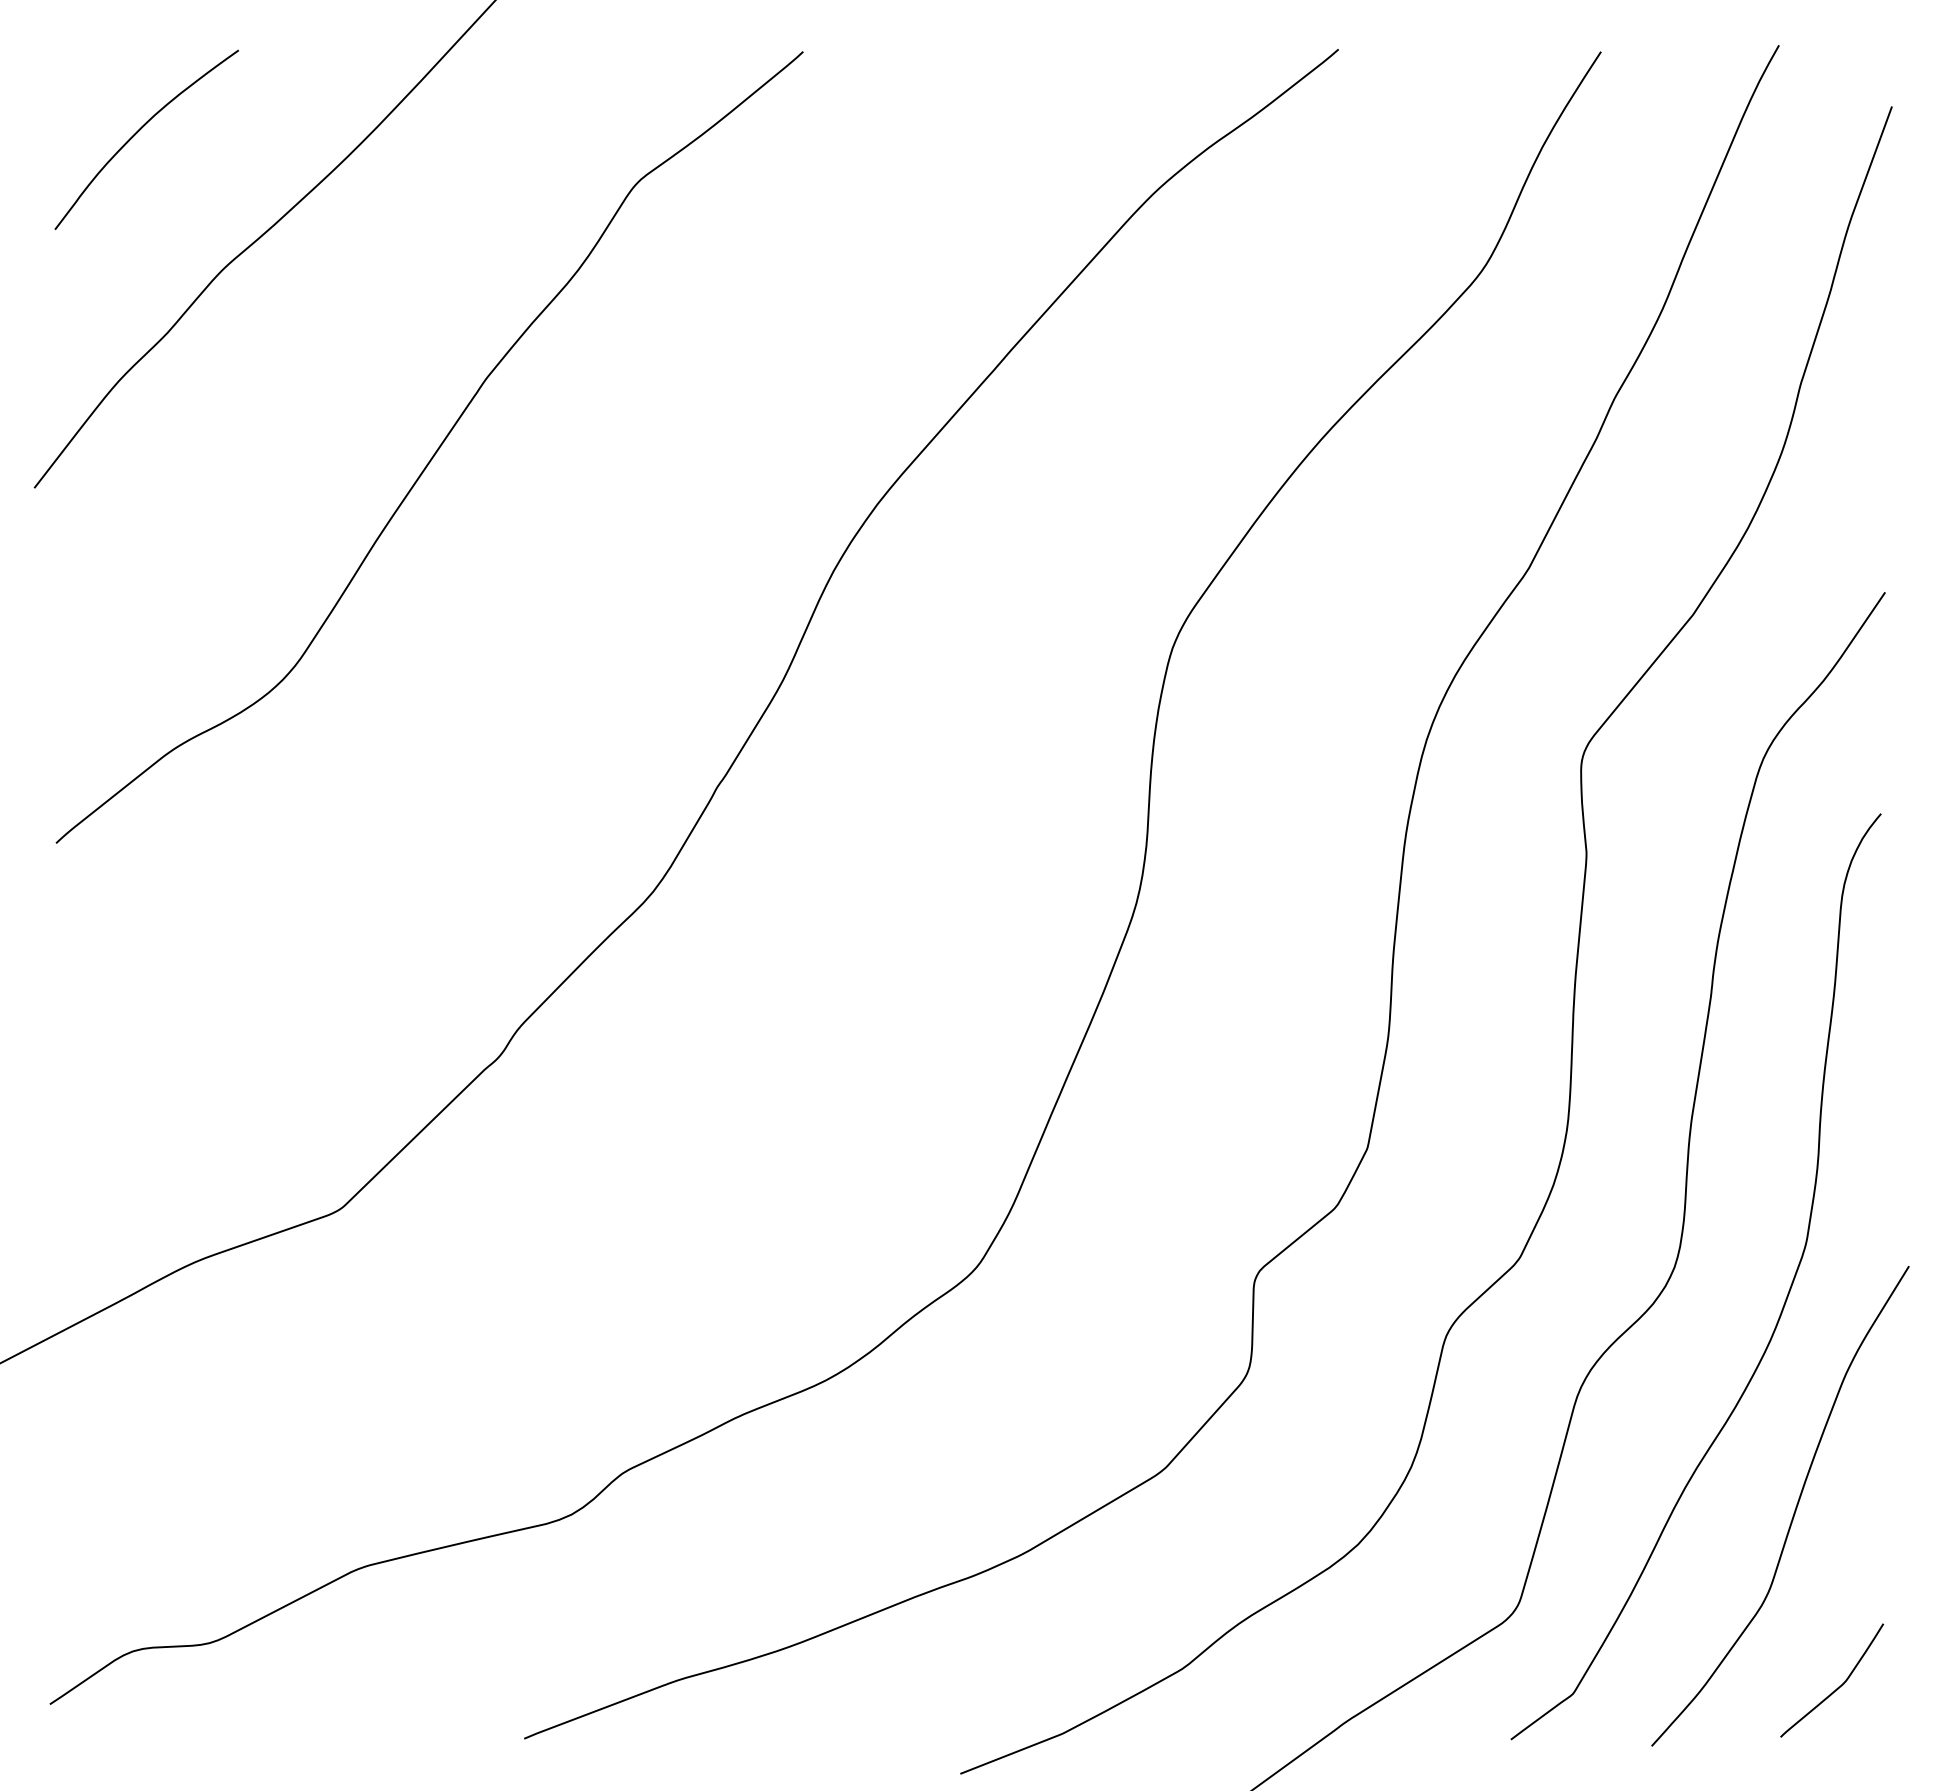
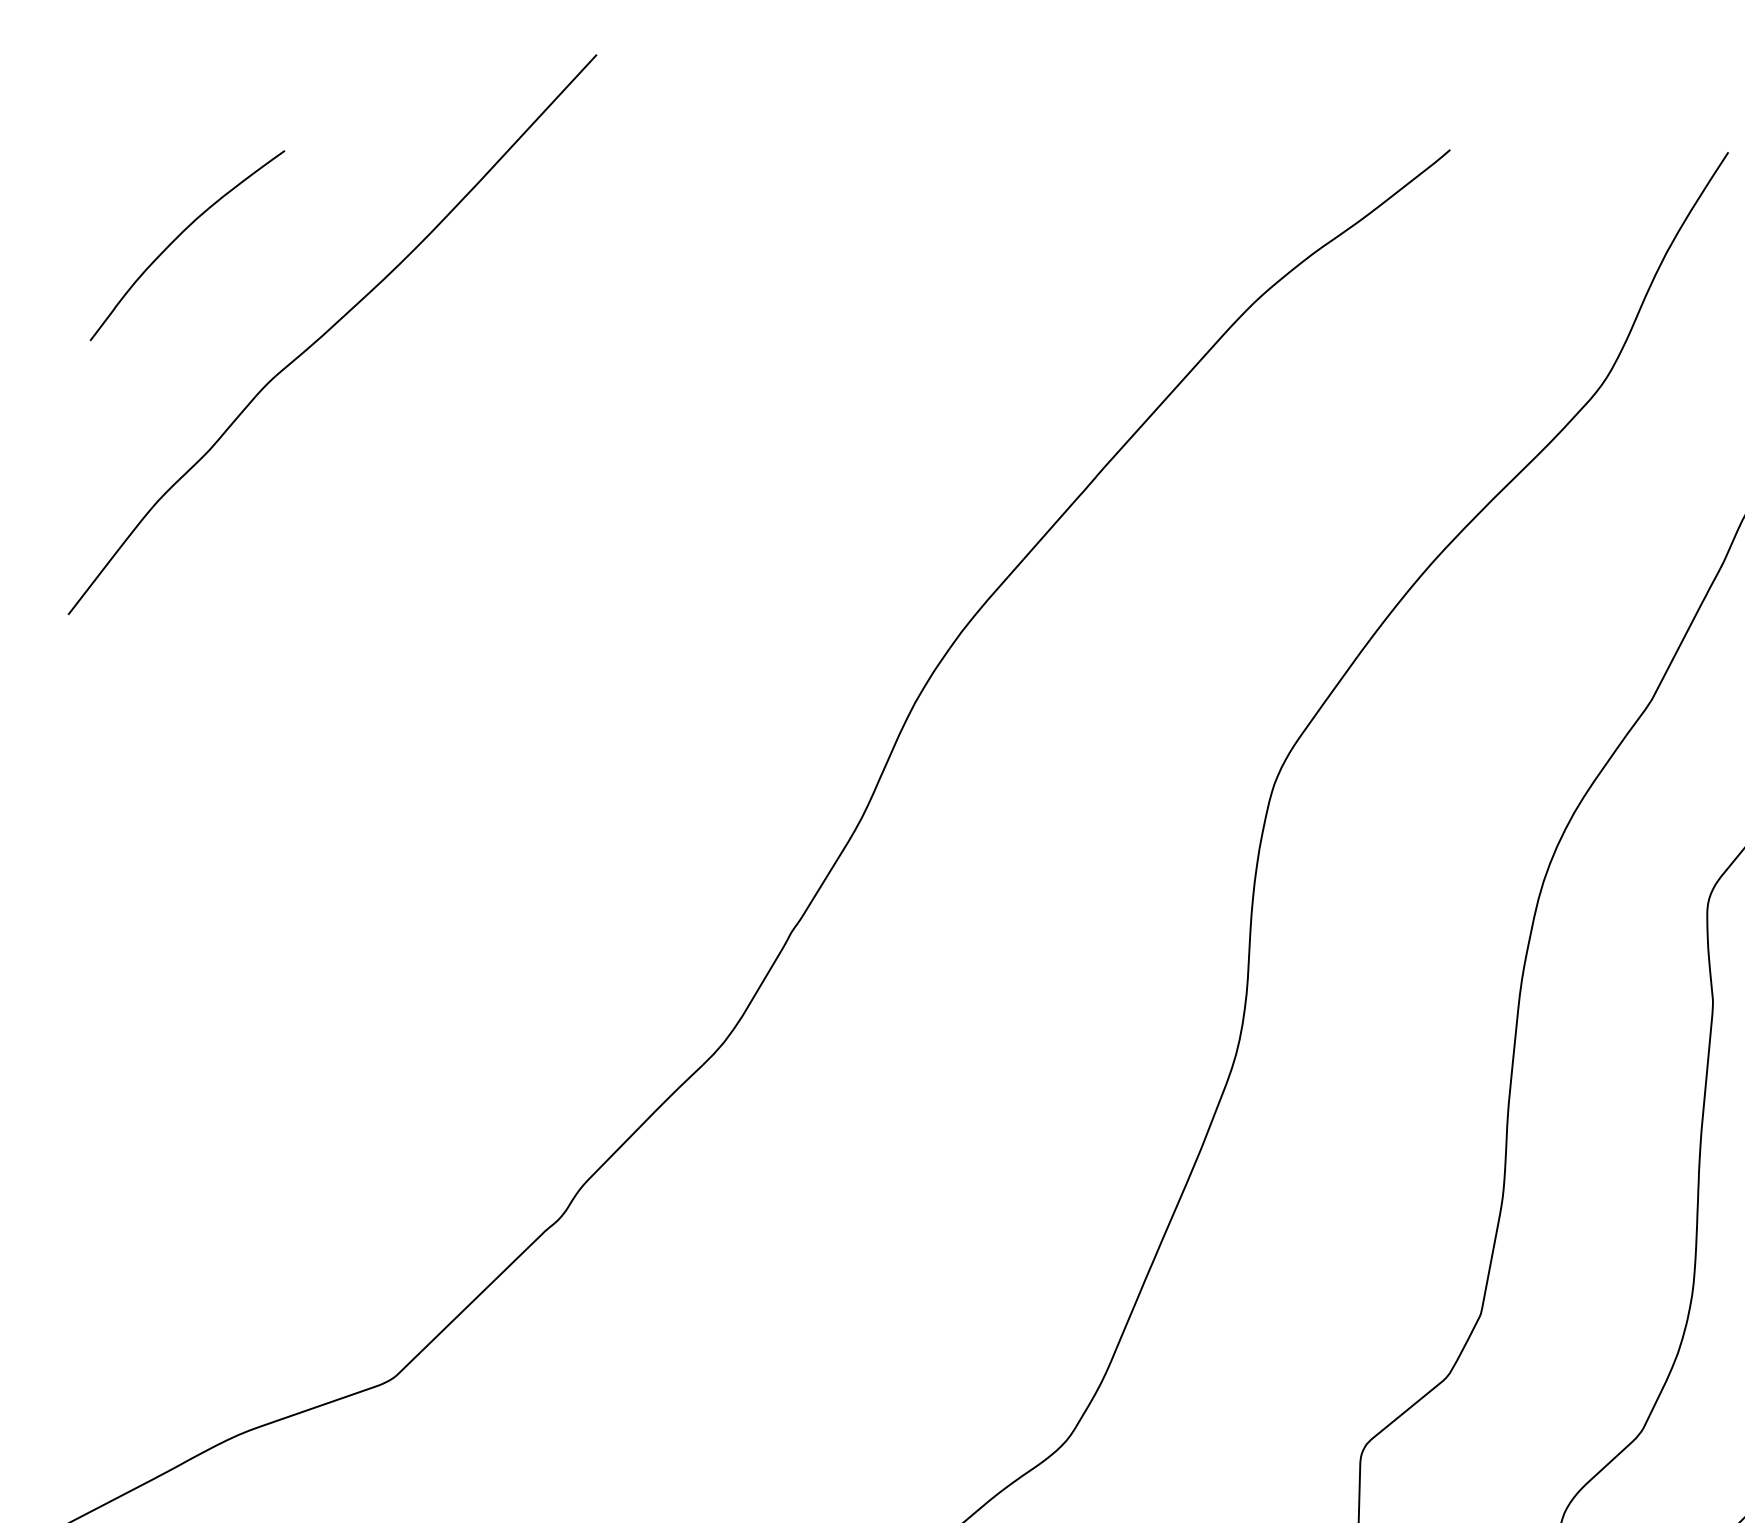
curve: (434, 452) -> (492, 576), removed

